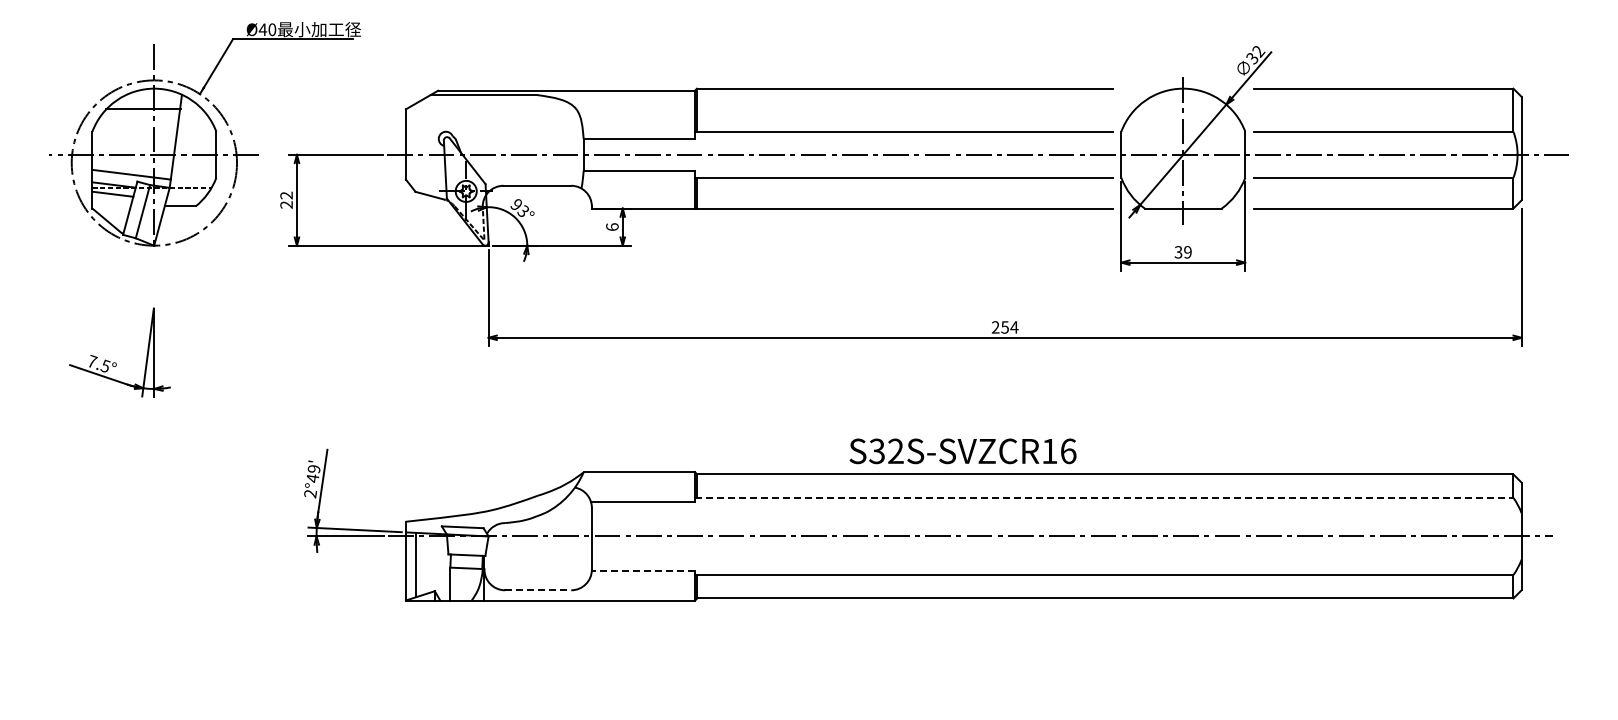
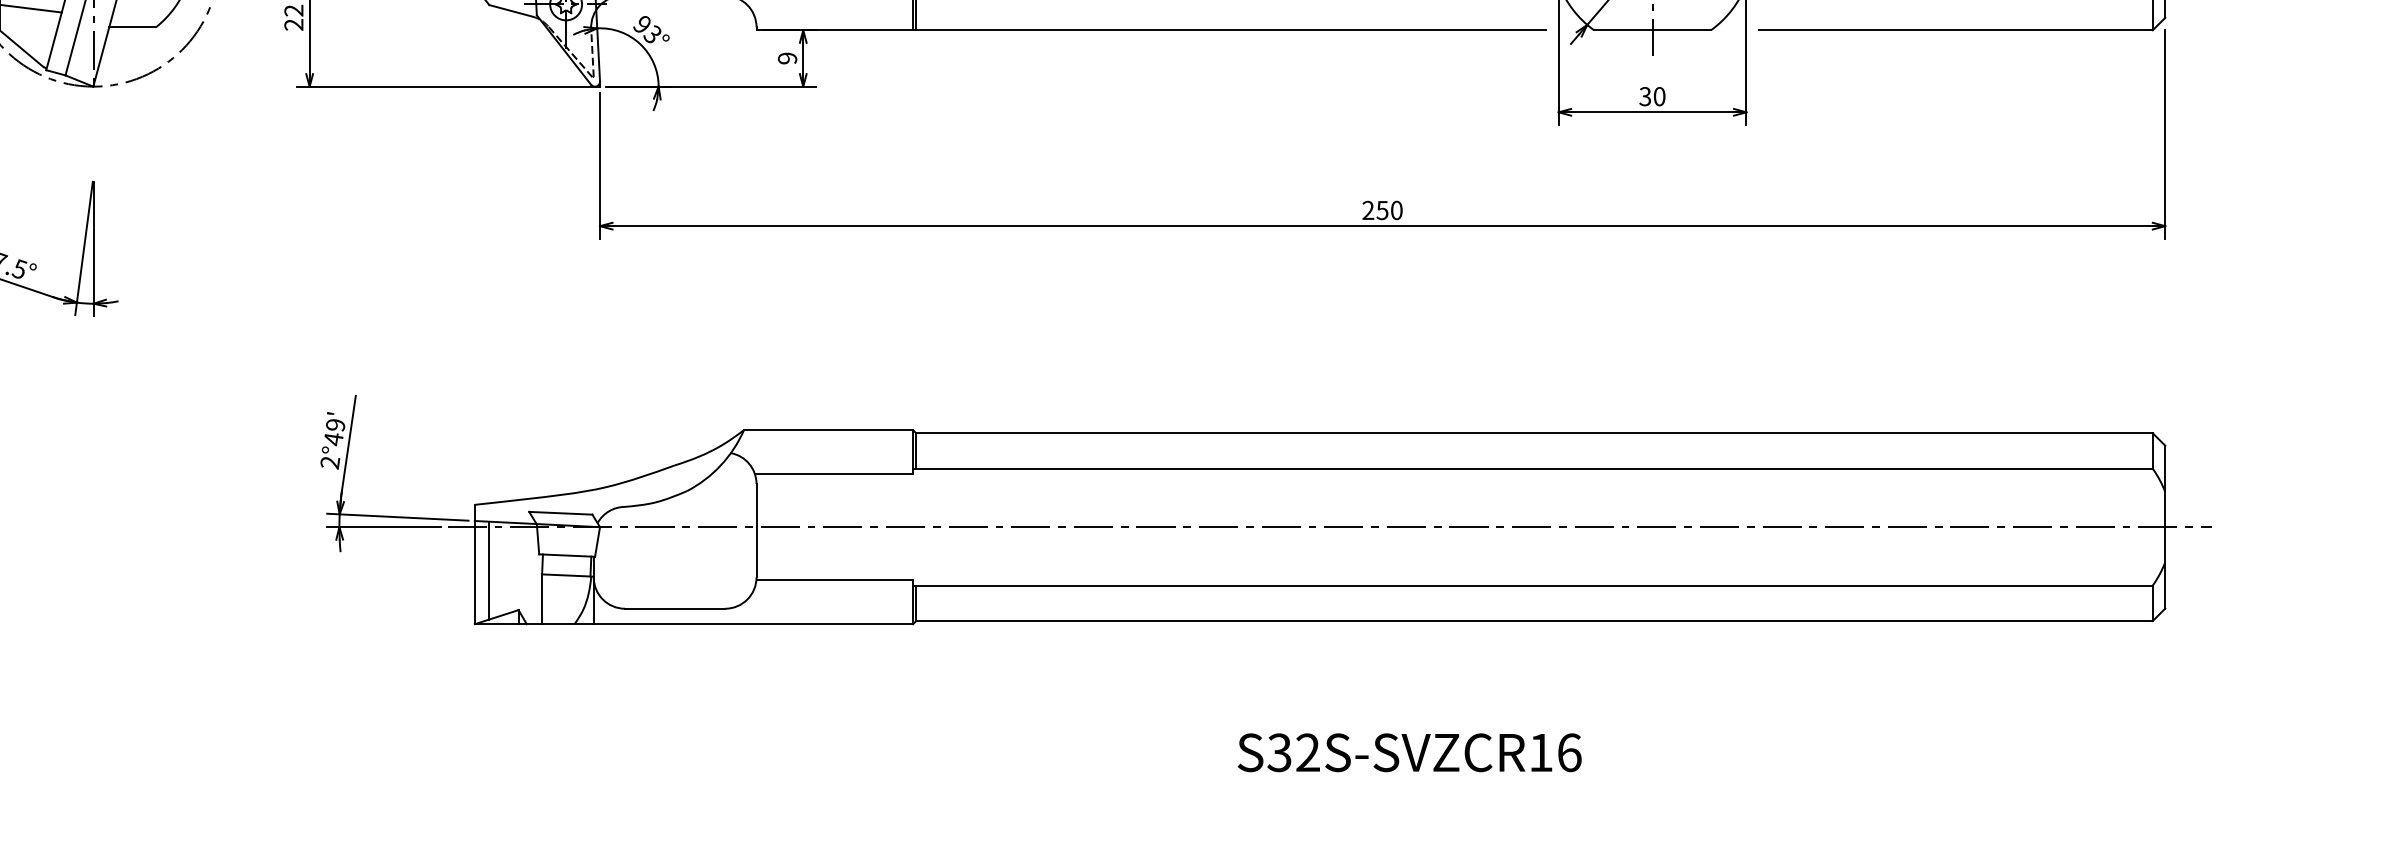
text: (612, 226) -> (787, 57), 6 -> 9
text: (1187, 252) -> (1658, 96), 39 -> 30
text: (1014, 327) -> (1396, 210), 254 -> 250
text: (962, 451) -> (1408, 752), moved
line: (1104, 497) -> (1533, 468), dashed -> solid
line: (643, 571) -> (834, 580), dashed -> solid
line: (538, 590) -> (675, 609), dashed -> solid

